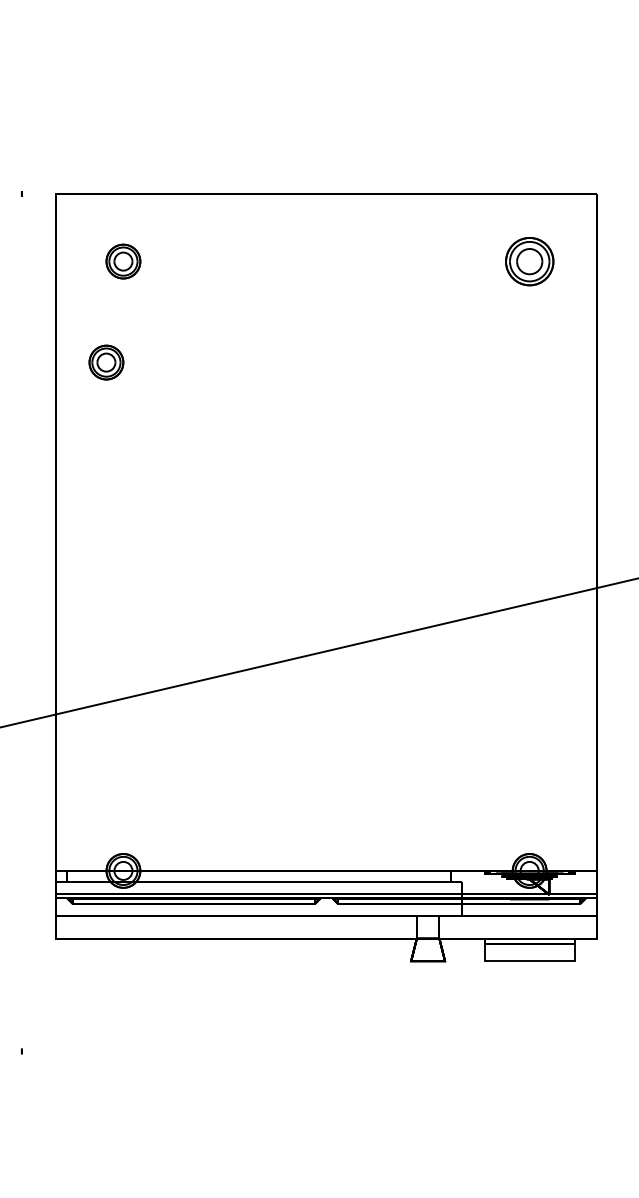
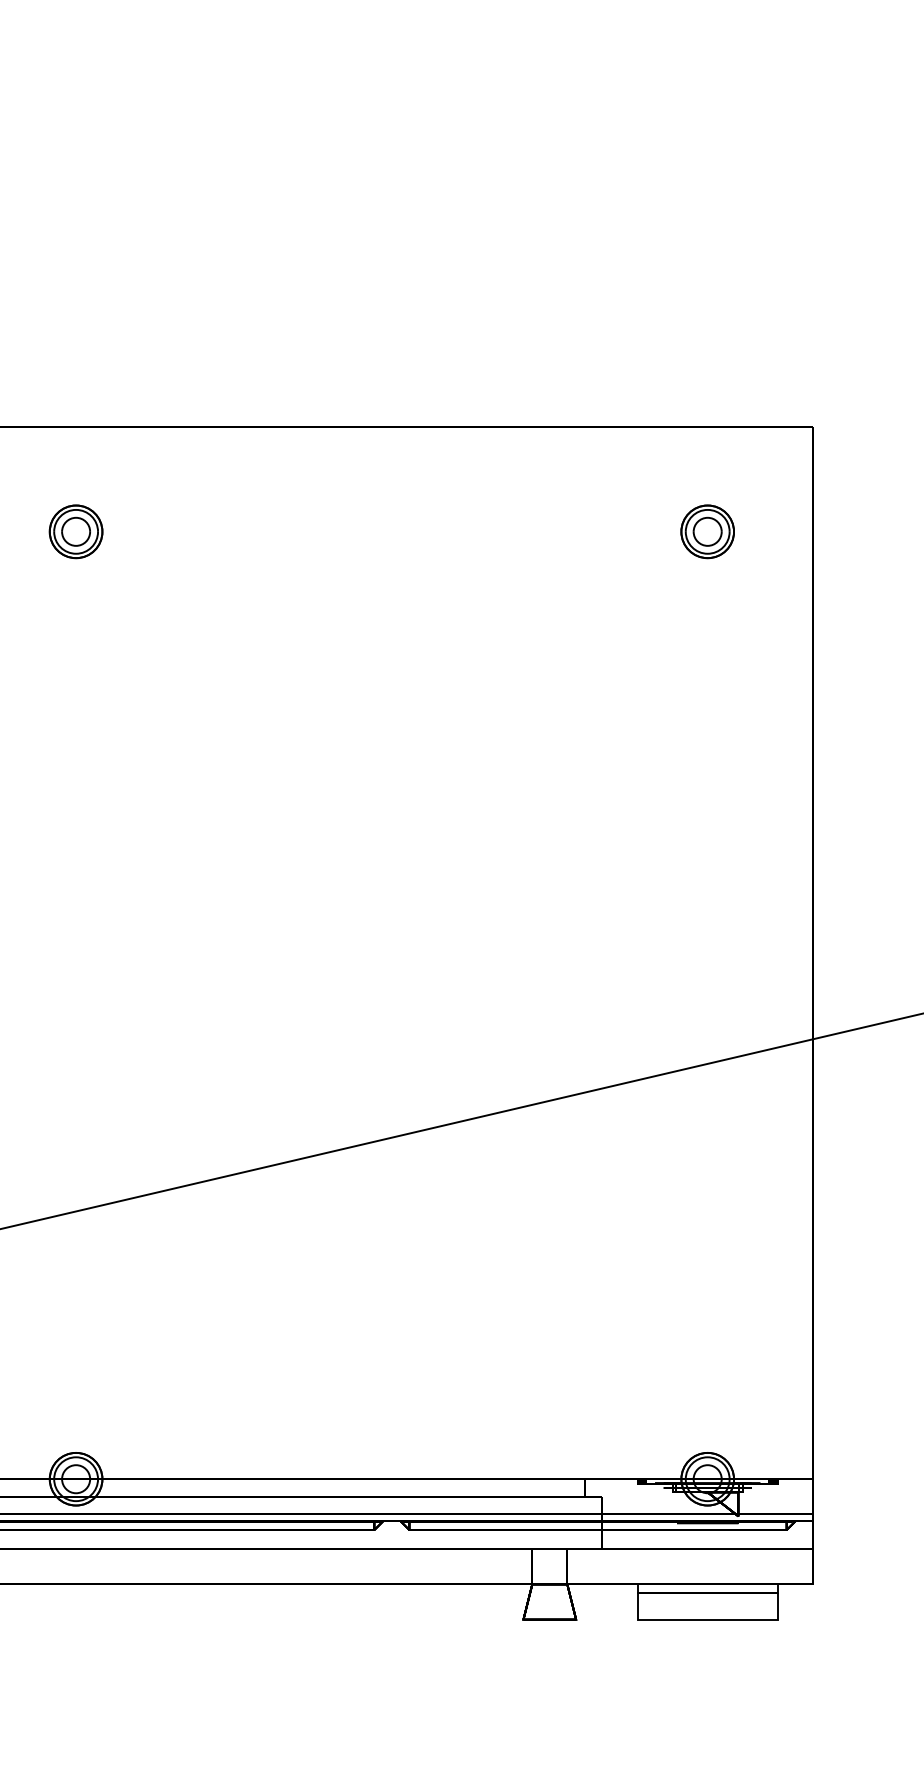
part: (529, 261) -> (707, 531), size x0.71
part: (106, 362) -> (49, 688), removed

